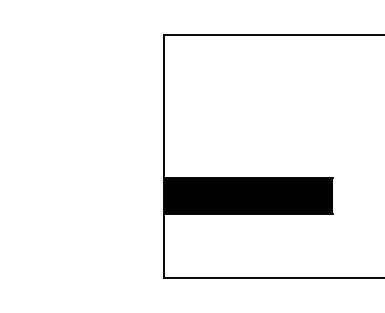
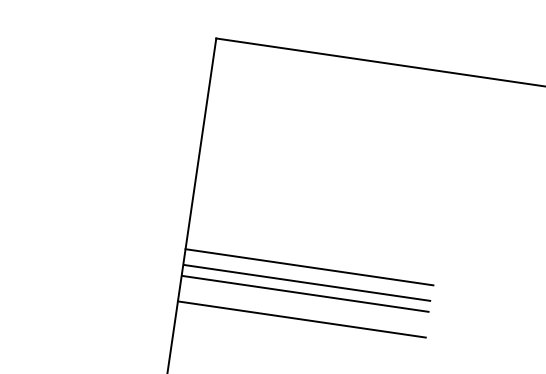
fill: (248, 196) -> (305, 293), removed

